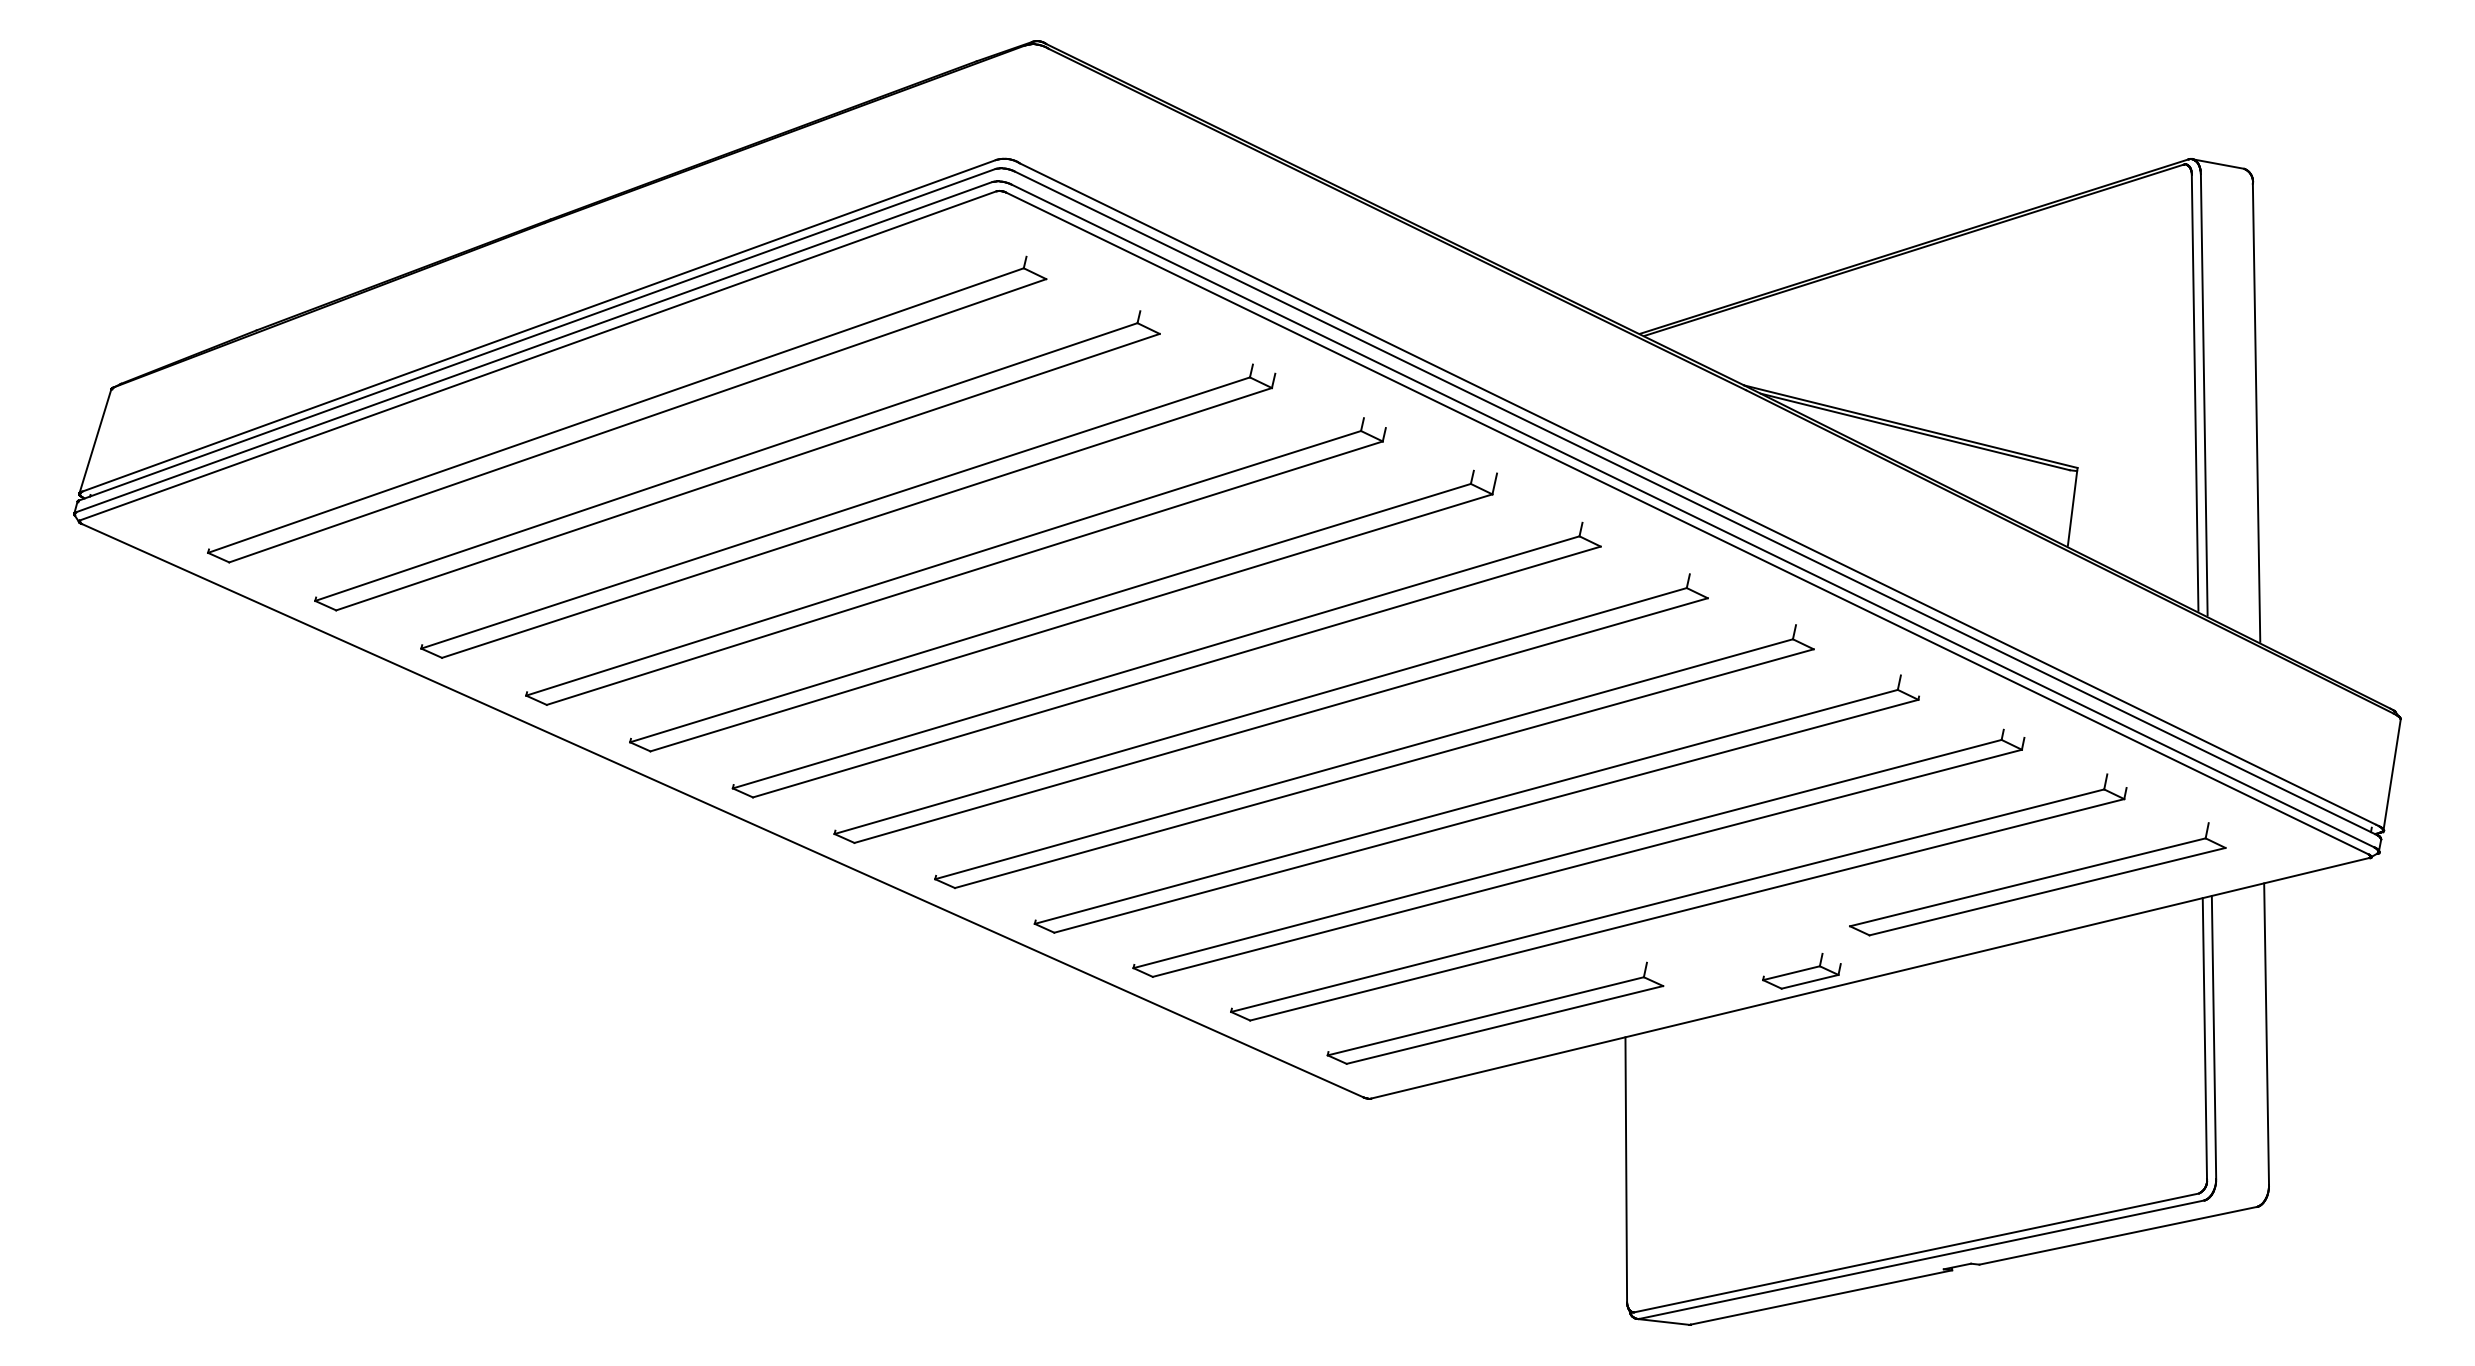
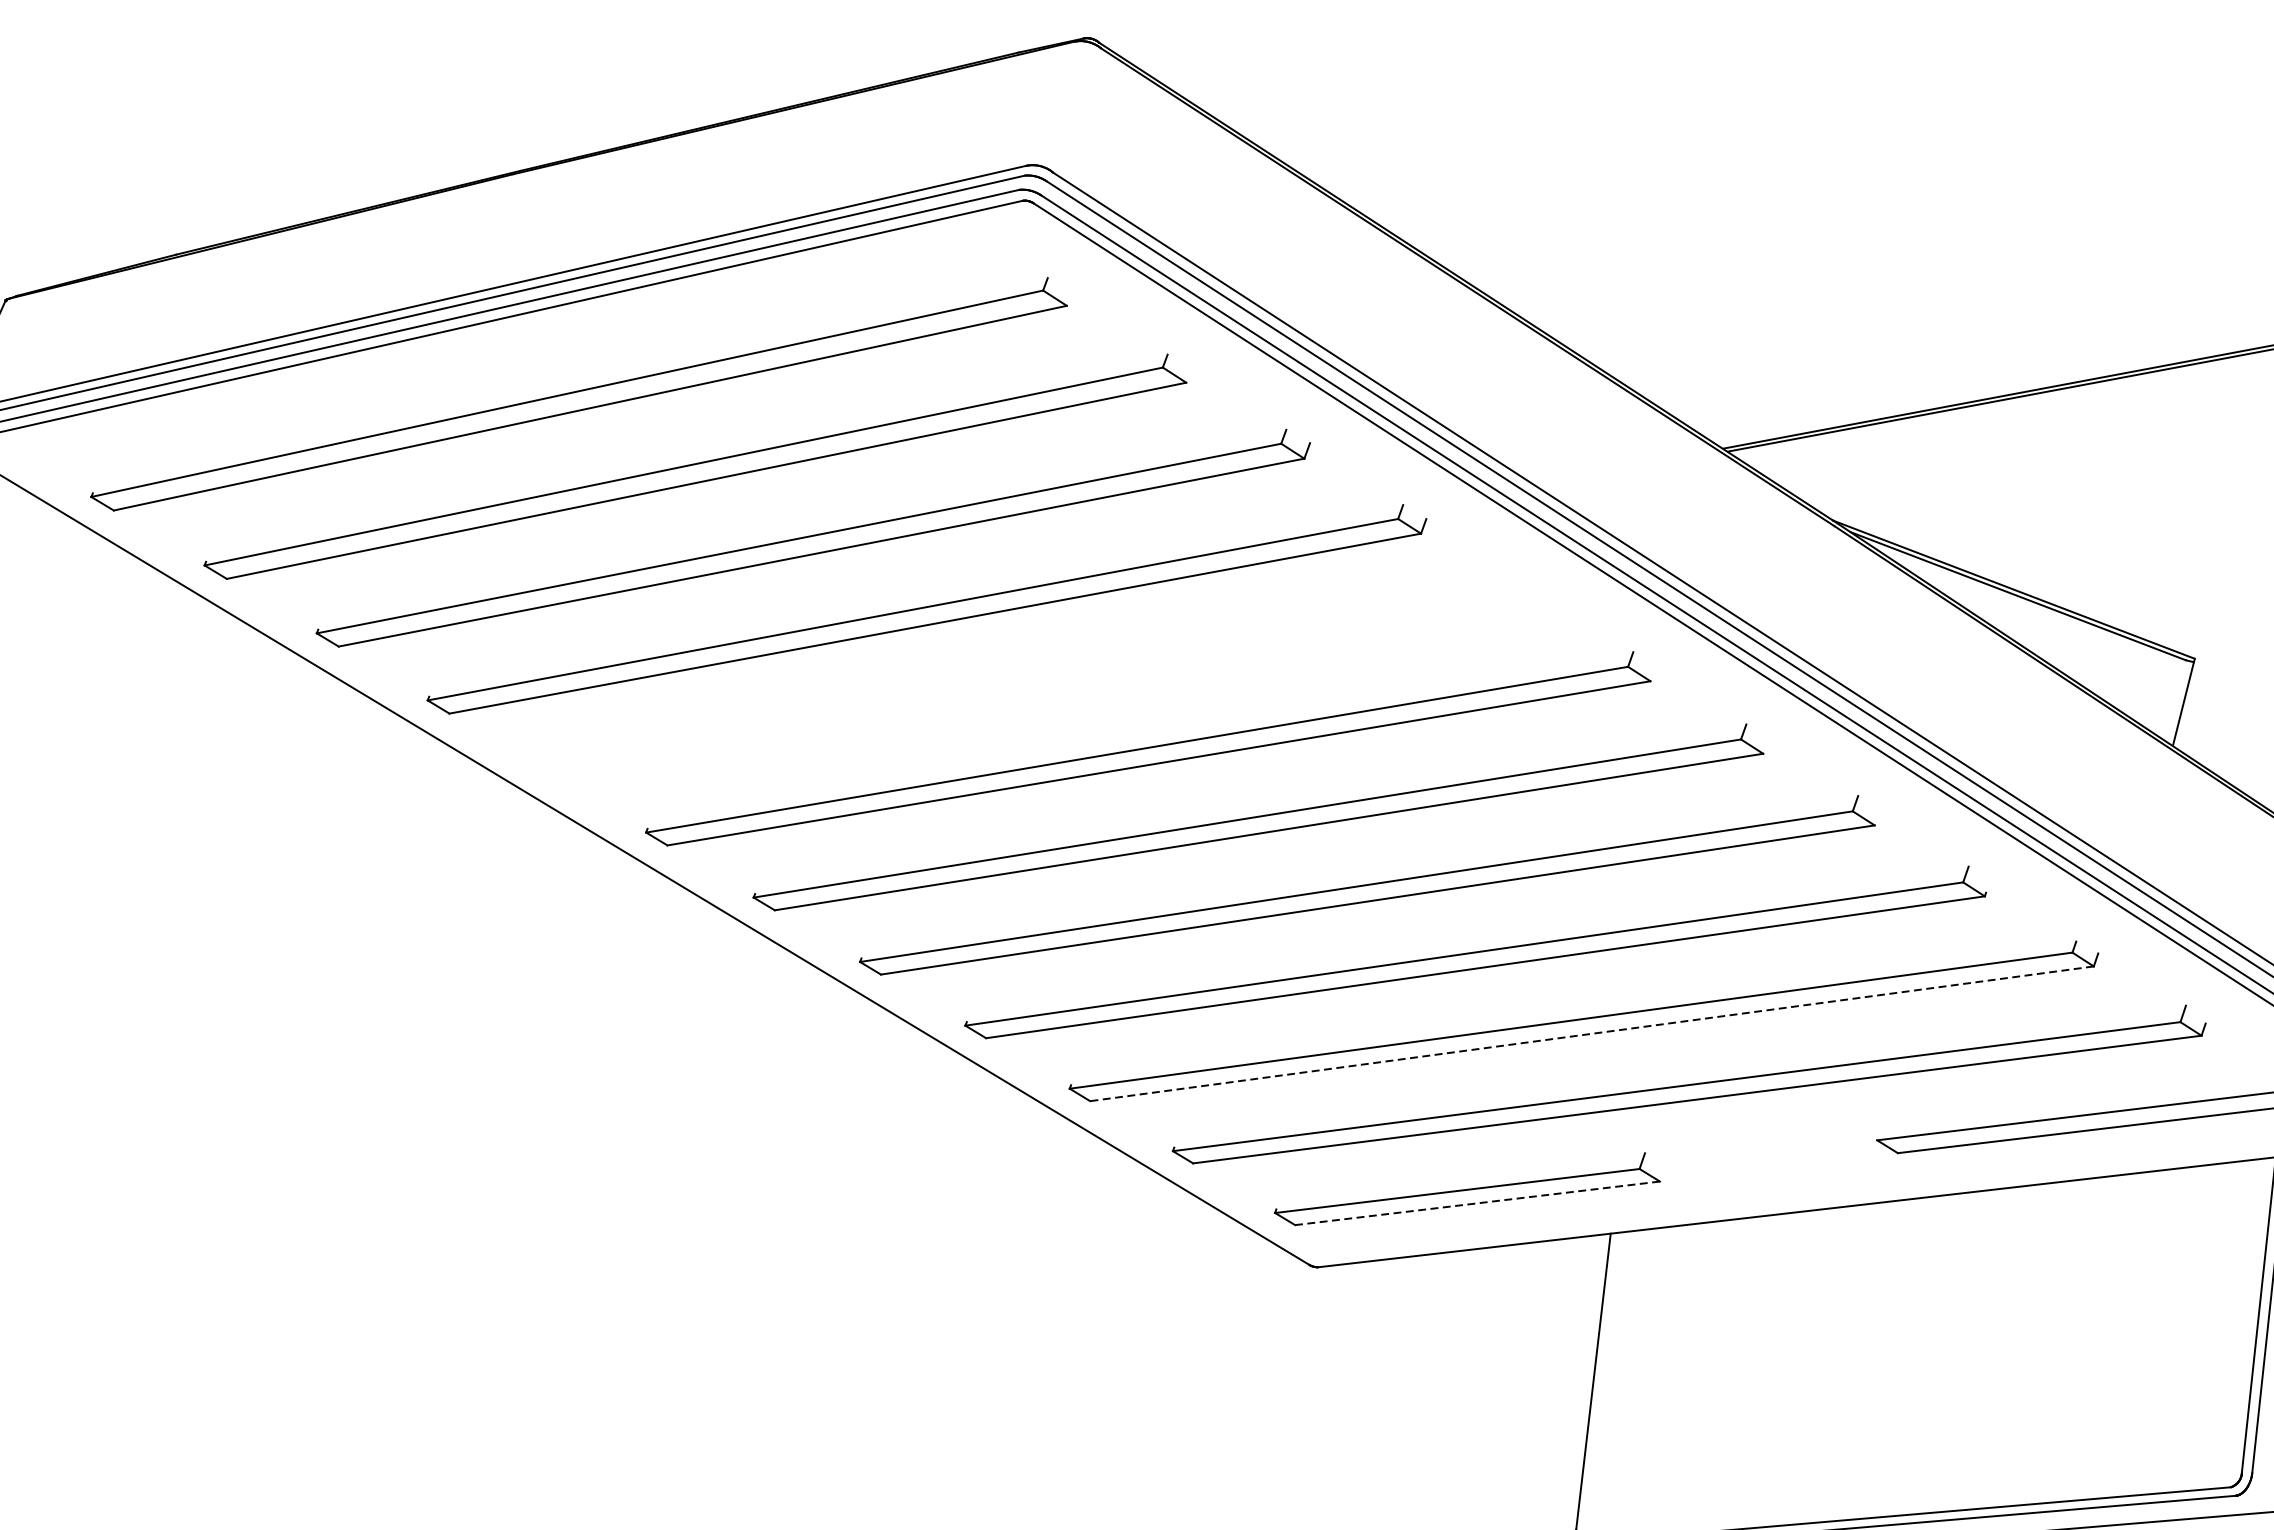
part: (1063, 610) -> (1040, 678), removed
line: (1586, 863) -> (1591, 1033), solid -> dashed
part: (1801, 971) -> (1816, 1184), removed
line: (1504, 1024) -> (1477, 1202), solid -> dashed

